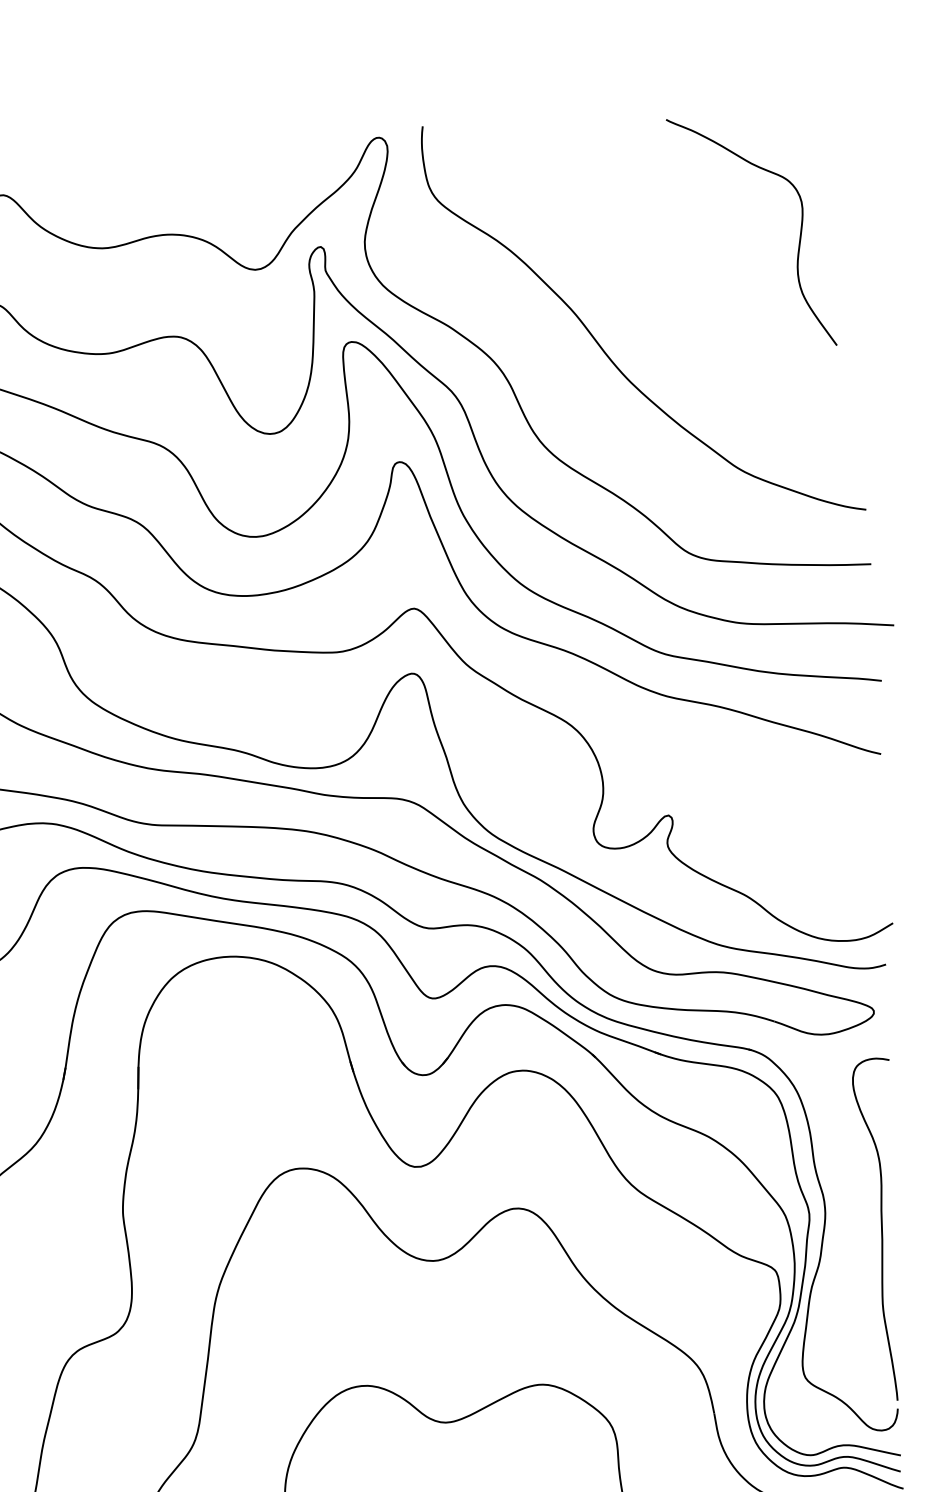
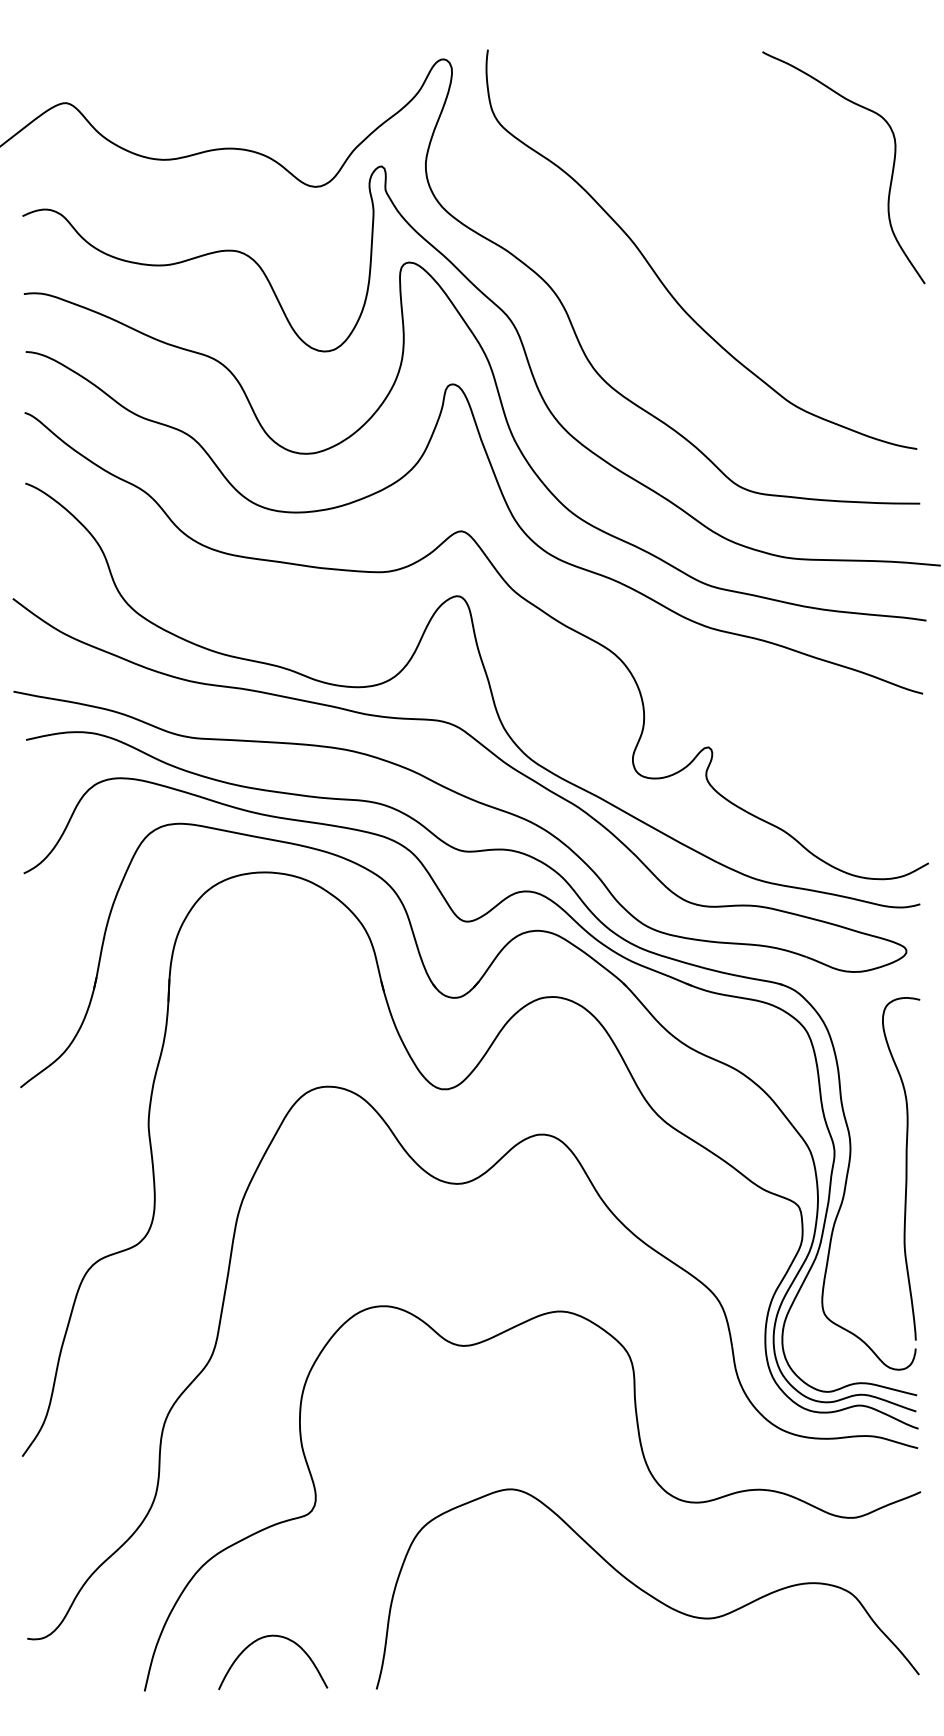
curve: (799, 235) -> (891, 172), moved

